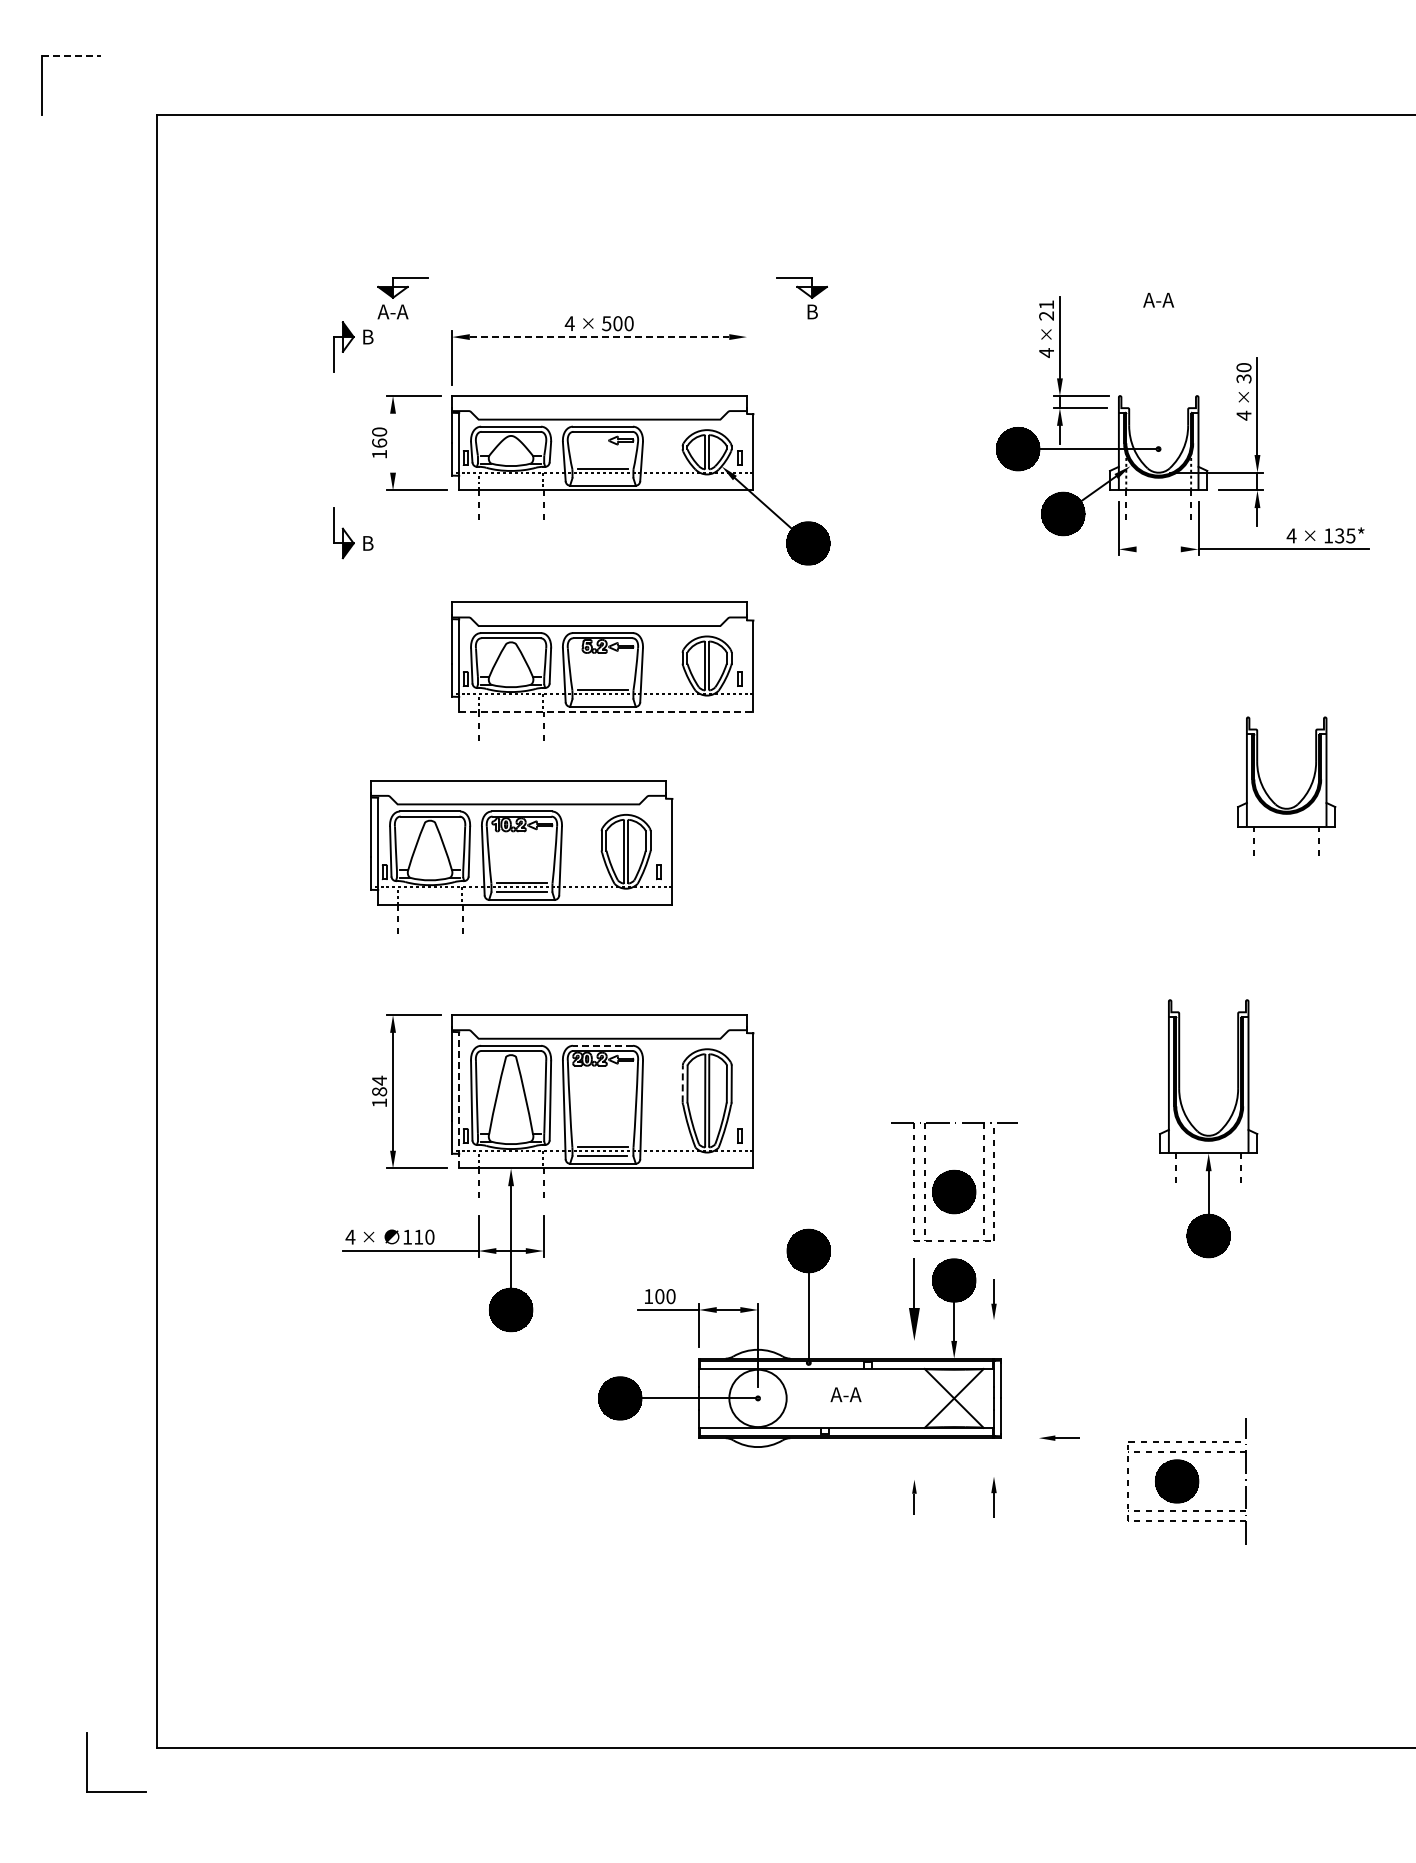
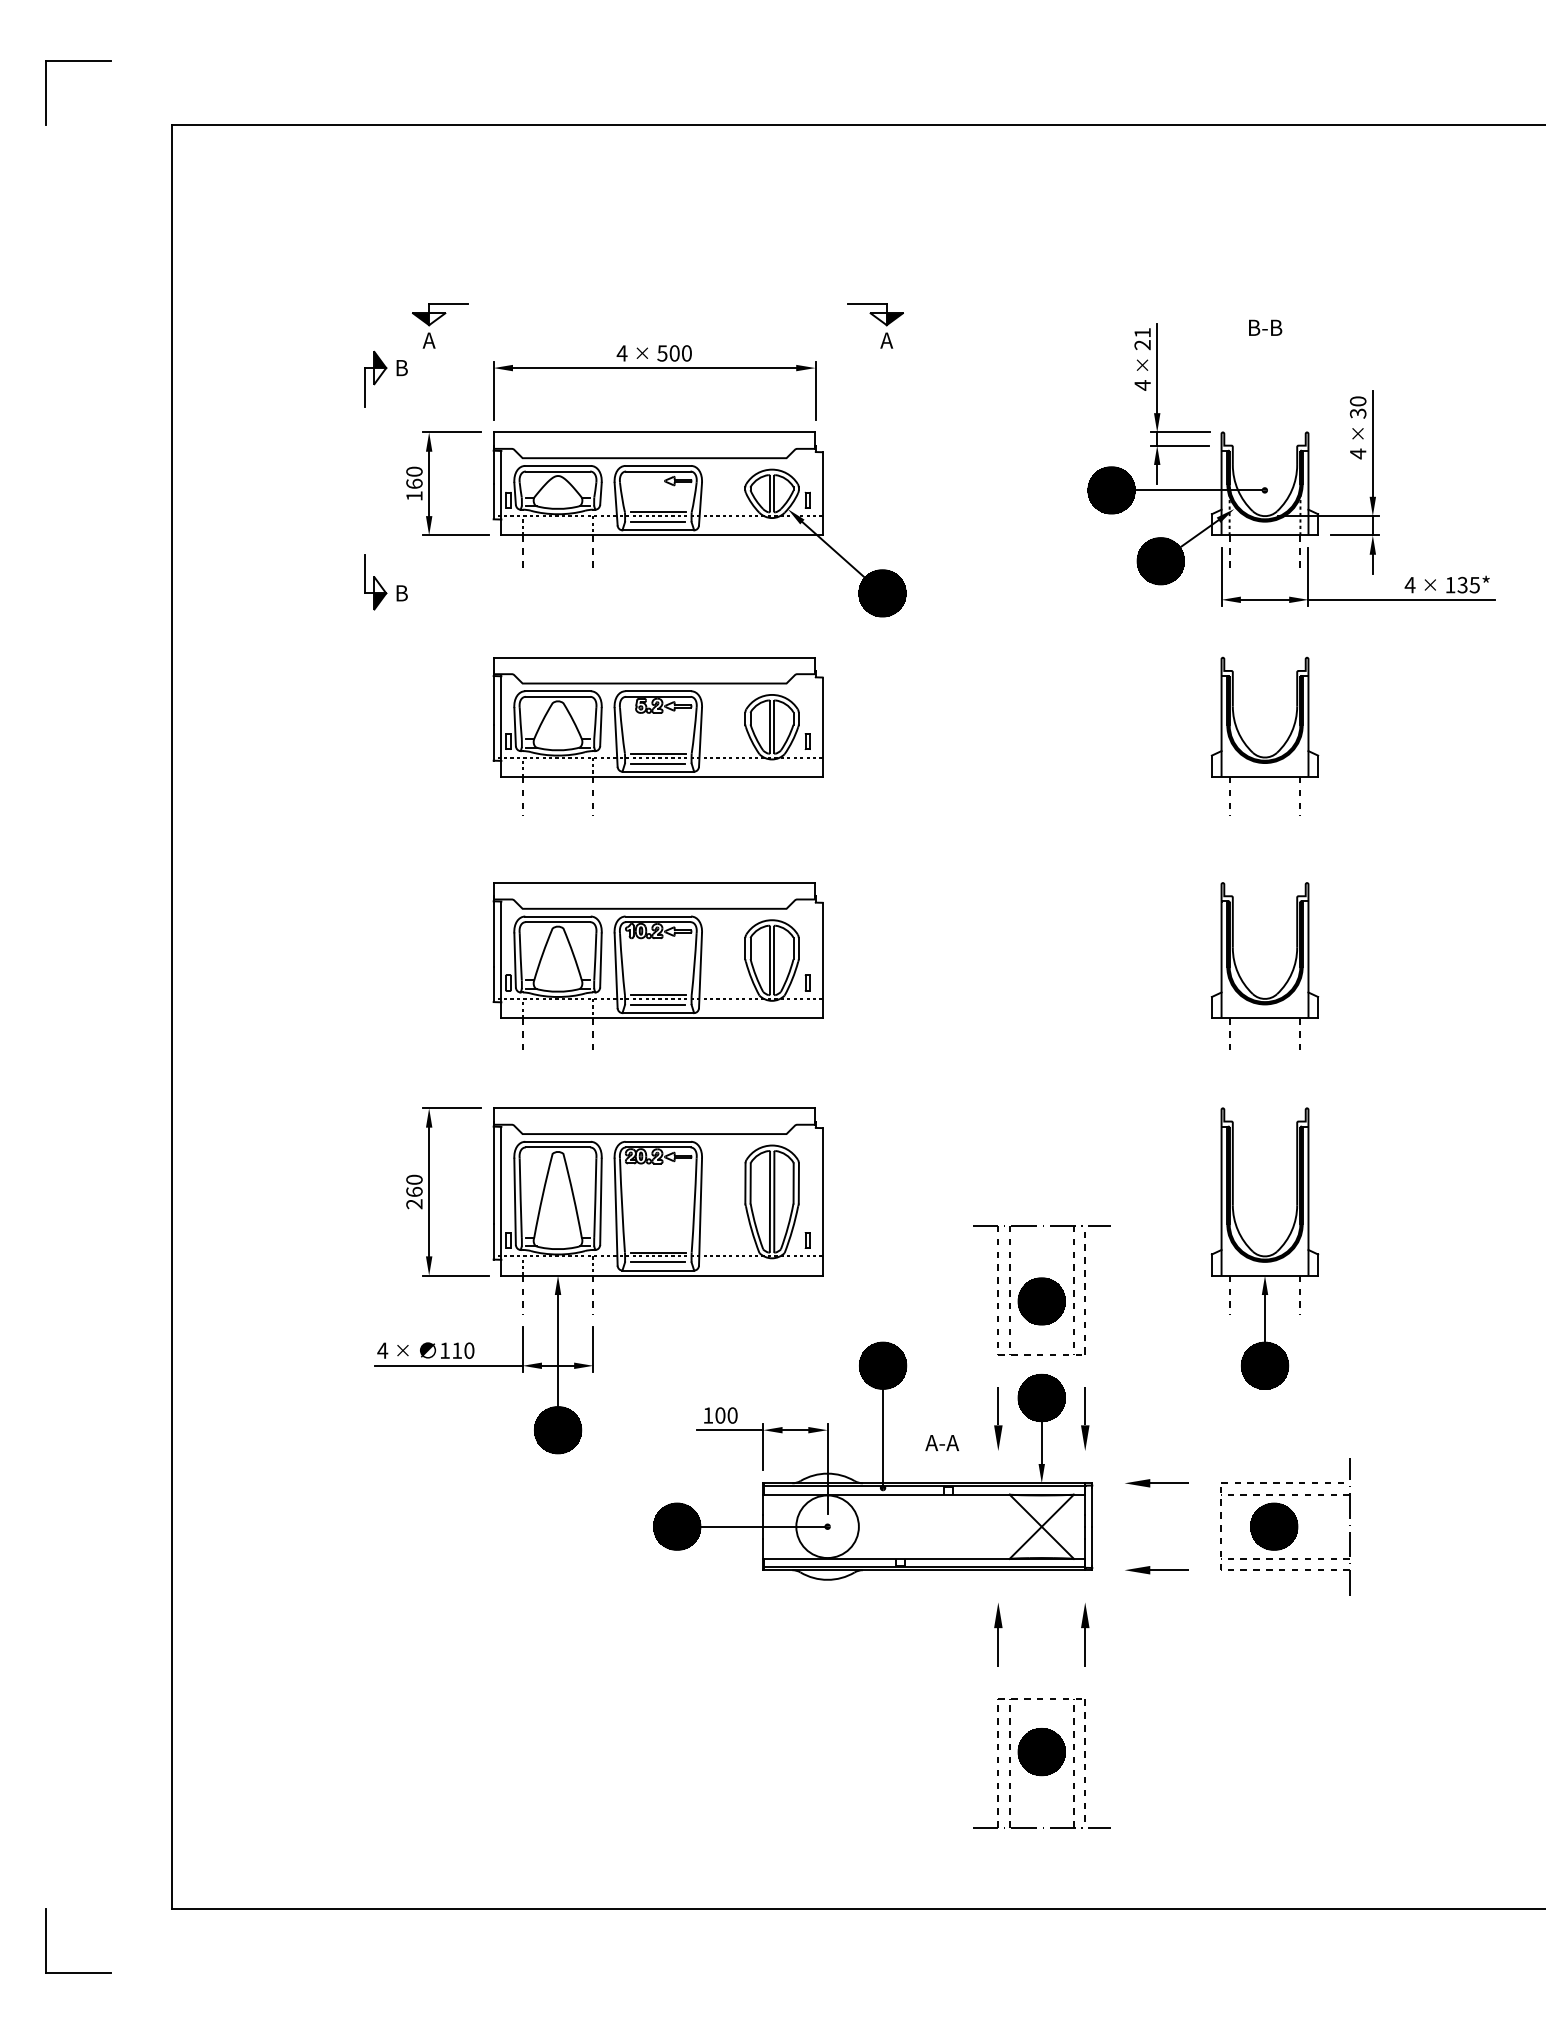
line: (72, 55) -> (79, 60), dashed -> solid
text: (1158, 299) -> (1264, 327), A-A -> B-B
text: (392, 311) -> (428, 340), A-A -> A
text: (811, 311) -> (885, 340), B -> A
line: (599, 337) -> (654, 368), dashed -> solid
line: (746, 357) -> (815, 390), added
line: (393, 442) -> (429, 483), added
line: (602, 478) -> (657, 522), added
line: (1158, 549) -> (1264, 599), added
line: (602, 699) -> (657, 763), added
line: (606, 711) -> (662, 776), dashed -> solid
part: (1269, 795) -> (1246, 742), moved
part: (521, 856) -> (657, 965), moved
part: (1137, 895) -> (1241, 977), added
line: (602, 1045) -> (657, 1141), dashed -> solid
line: (682, 1083) -> (745, 1182), dashed -> solid
text: (379, 1091) -> (414, 1191), 184 -> 260
line: (459, 1099) -> (501, 1200), dashed -> solid
part: (1208, 1128) -> (1264, 1248), moved
part: (914, 1299) -> (998, 1418), size x0.71
part: (993, 1299) -> (1084, 1418), size x1.43
part: (1059, 1358) -> (1156, 1483), added
text: (845, 1394) -> (941, 1442), moved
part: (1059, 1437) -> (1156, 1569), size x1.43
part: (1186, 1481) -> (1284, 1526), moved
part: (914, 1497) -> (998, 1634), size x1.67
part: (993, 1497) -> (1084, 1634), size x1.43
part: (954, 1614) -> (1042, 1762), added
part: (87, 1762) -> (46, 1940), moved

